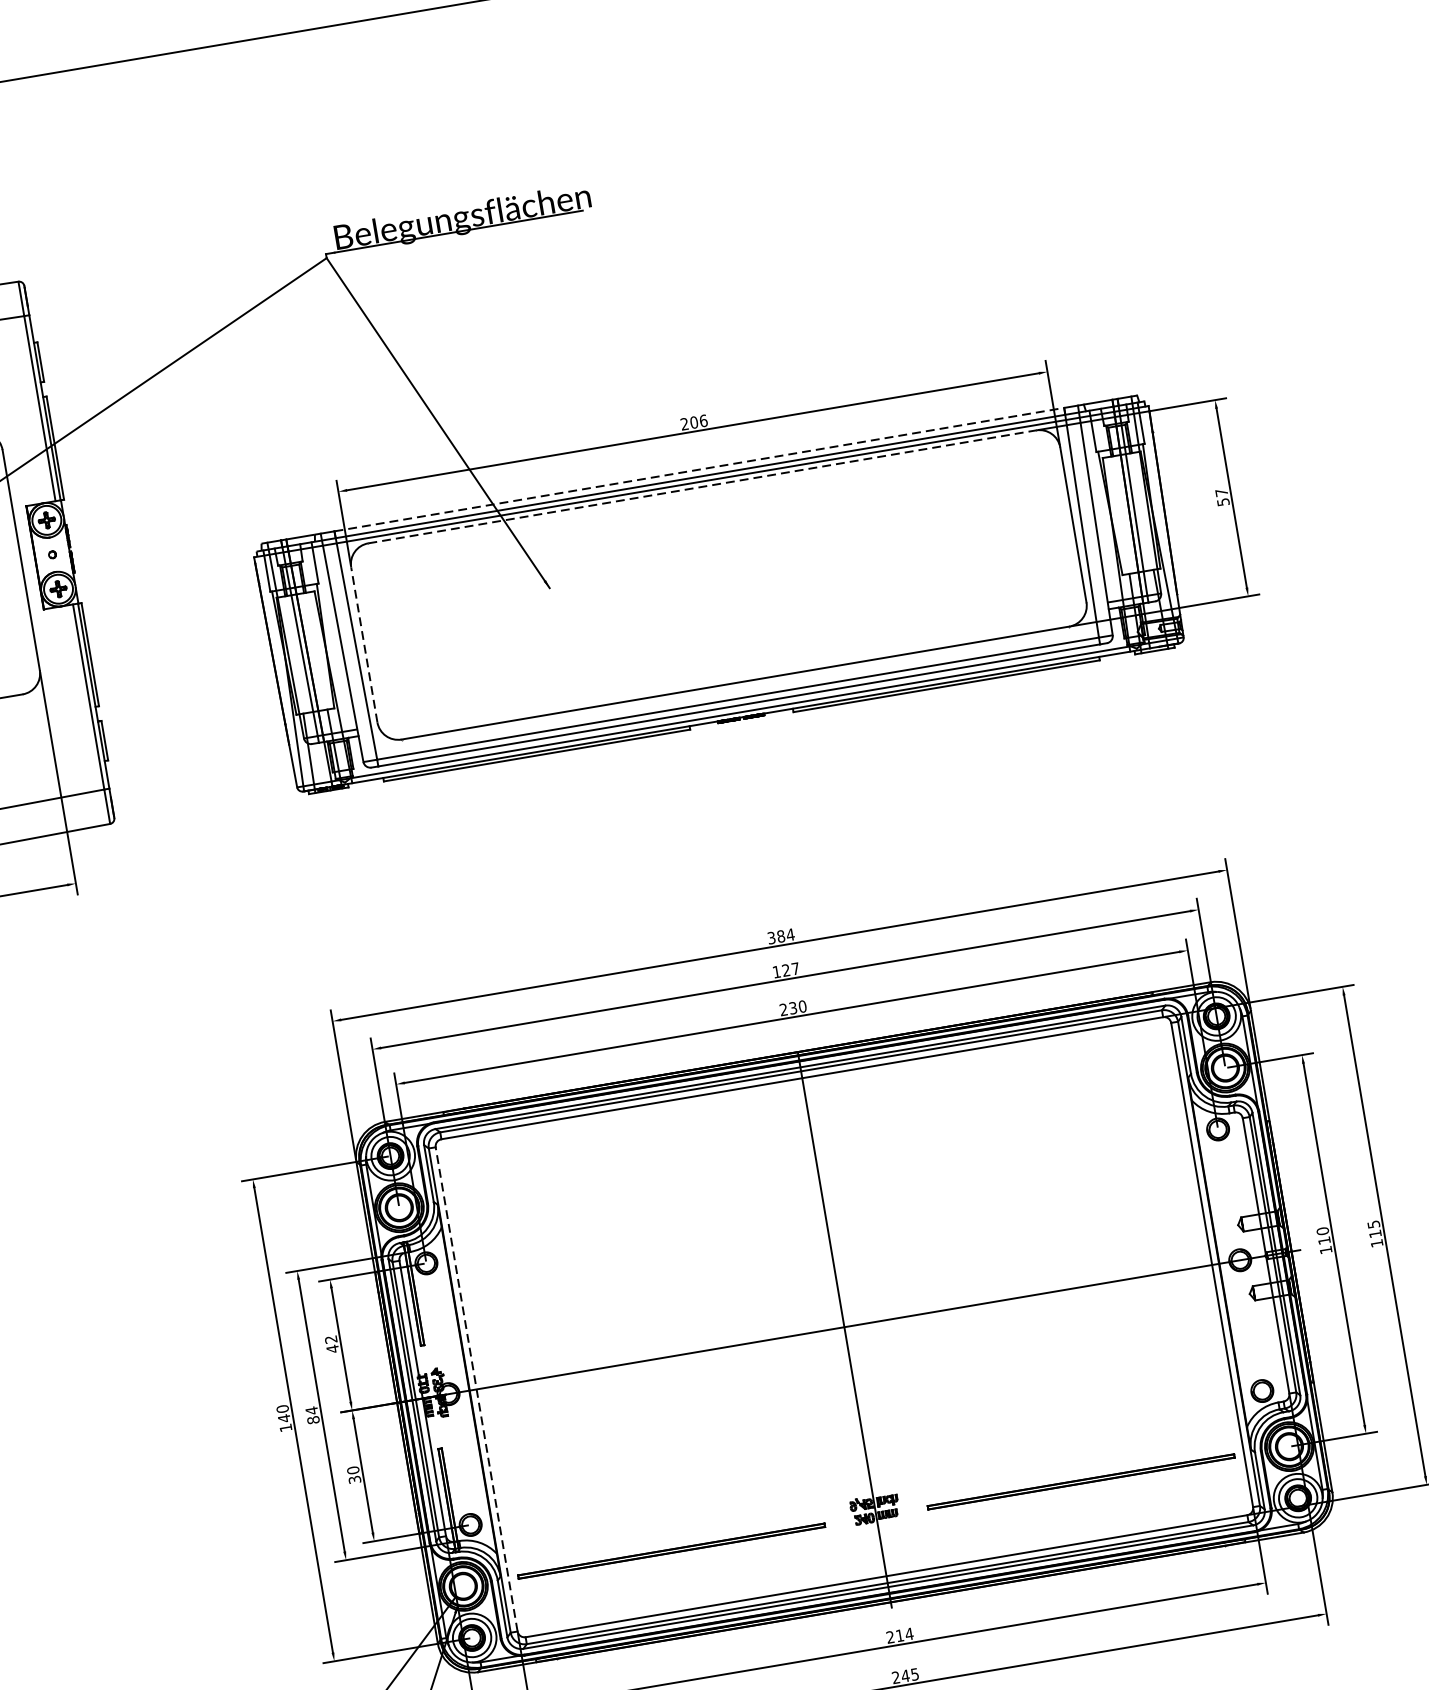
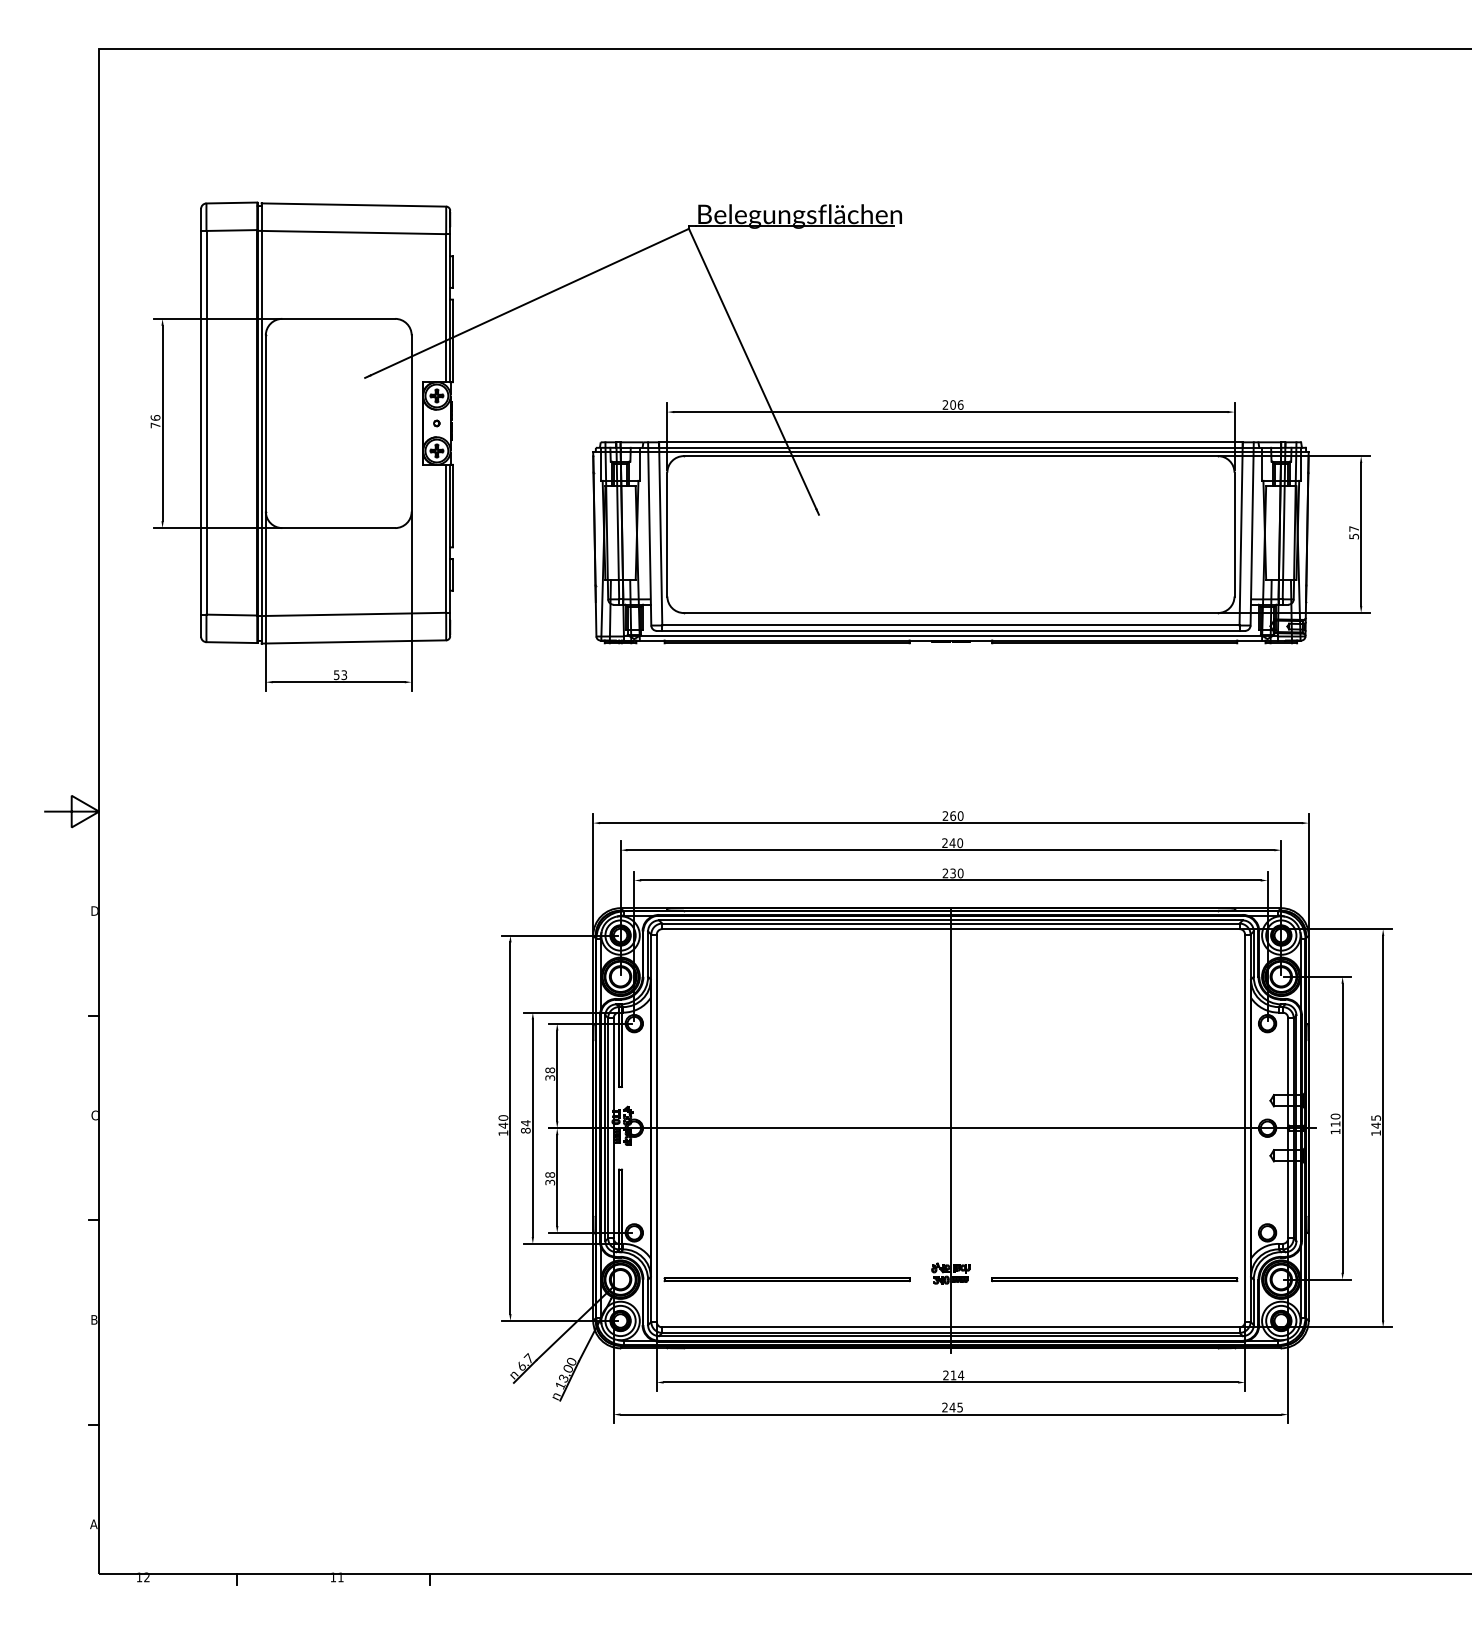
line: (698, 469) -> (950, 442), dashed -> solid
line: (703, 487) -> (951, 456), dashed -> solid
line: (364, 644) -> (667, 534), dashed -> solid
text: (780, 935) -> (952, 815), 384 -> 260
text: (786, 970) -> (952, 843), 127 -> 240
text: (1374, 1233) -> (1375, 1125), 115 -> 145
text: (332, 1344) -> (550, 1074), 42 -> 38
line: (476, 1389) -> (656, 1128), dashed -> solid
text: (352, 1469) -> (549, 1174), 30 -> 38

